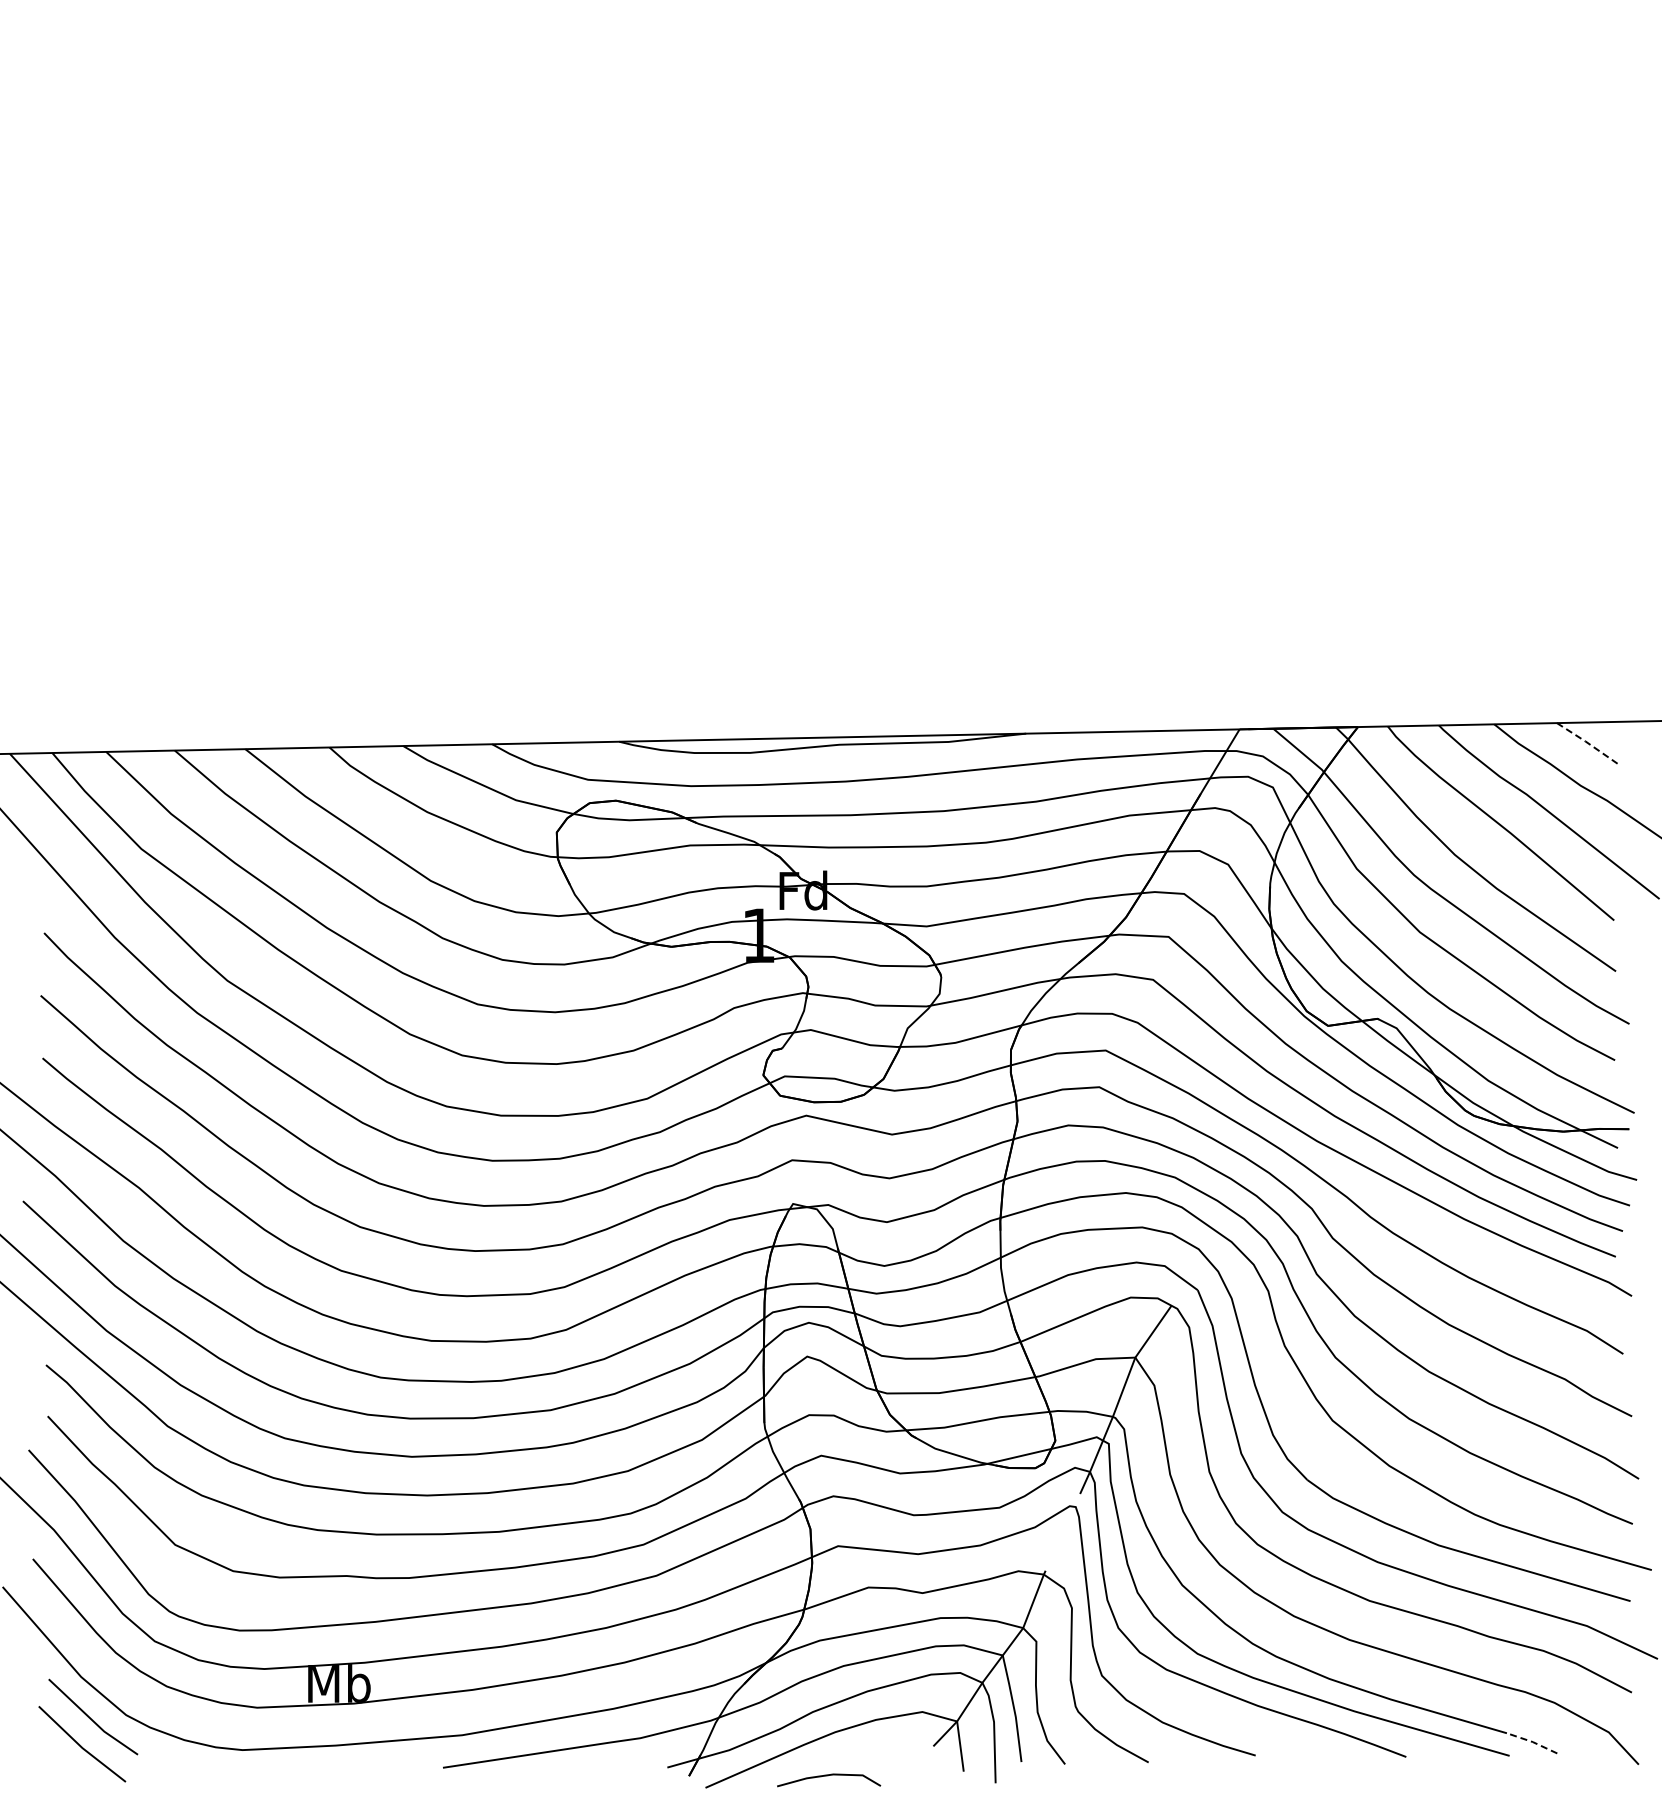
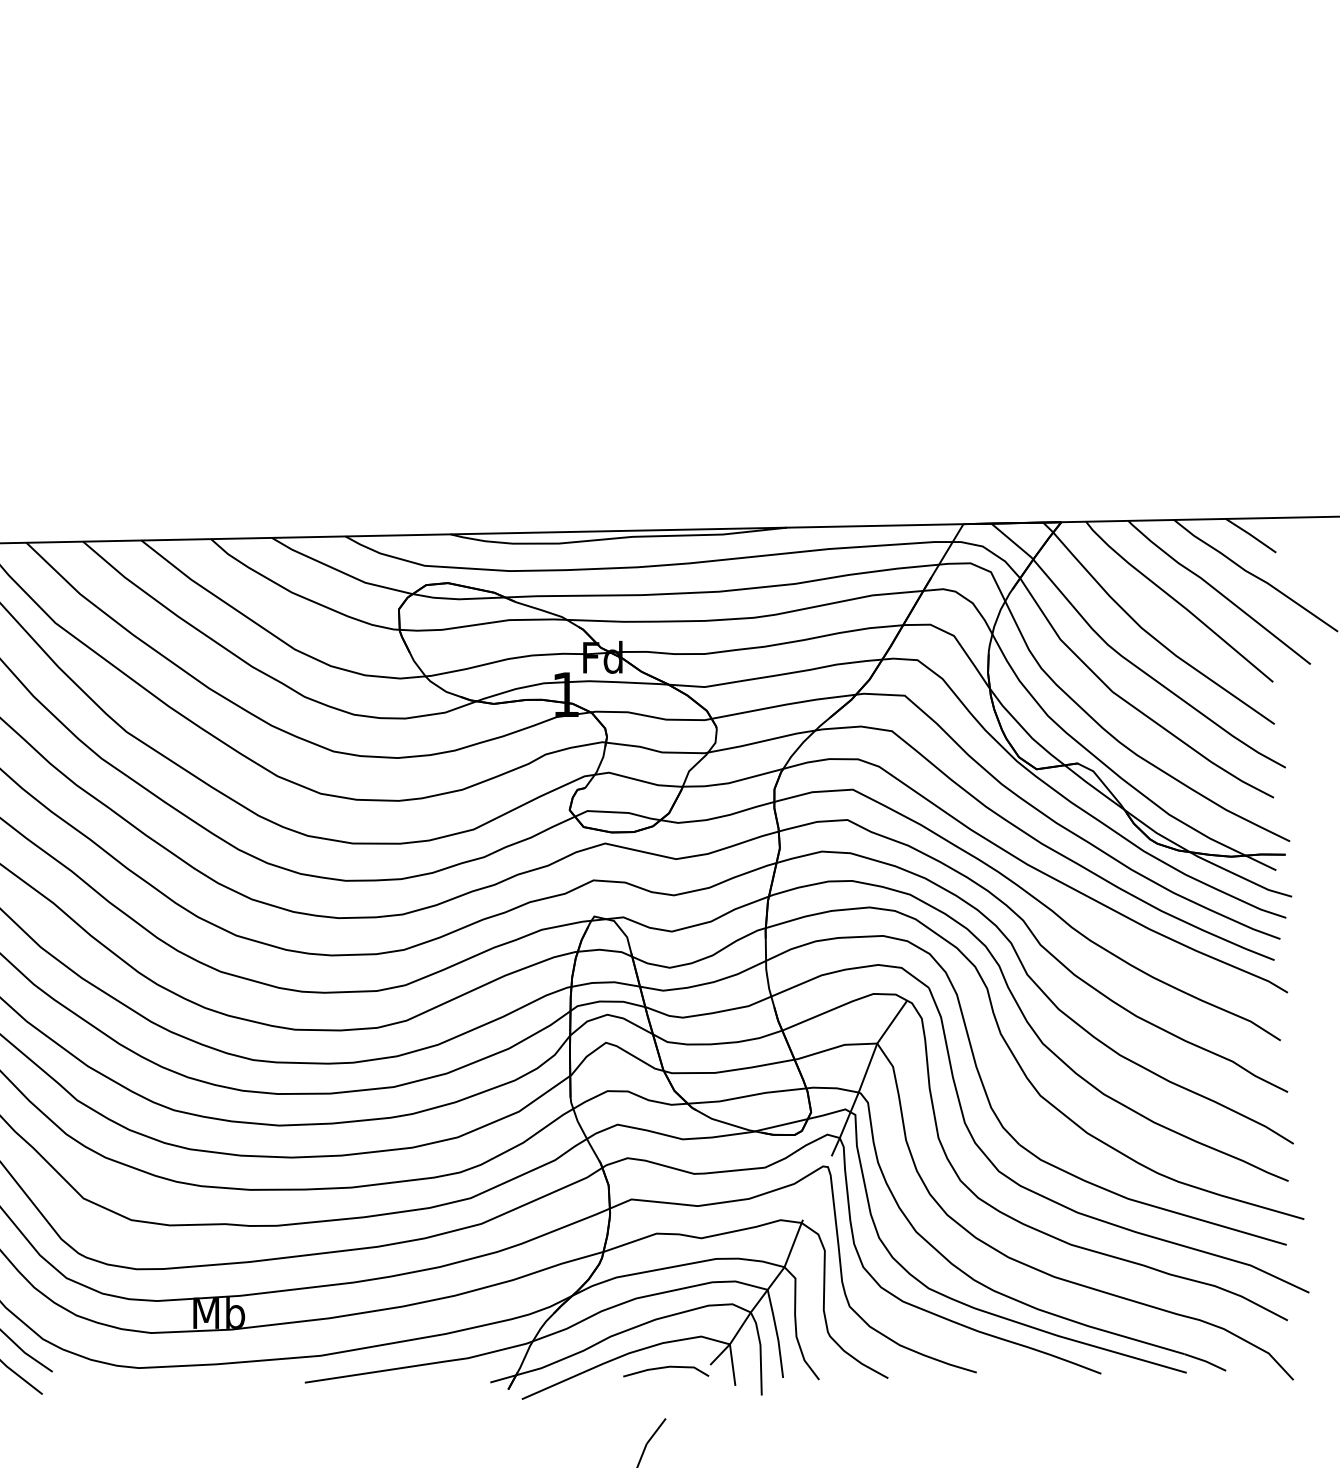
line: (1587, 743) -> (1251, 535), dashed -> solid
line: (1532, 1742) -> (1205, 1361), dashed -> solid
line: (828, 1776) -> (665, 1368), moved

